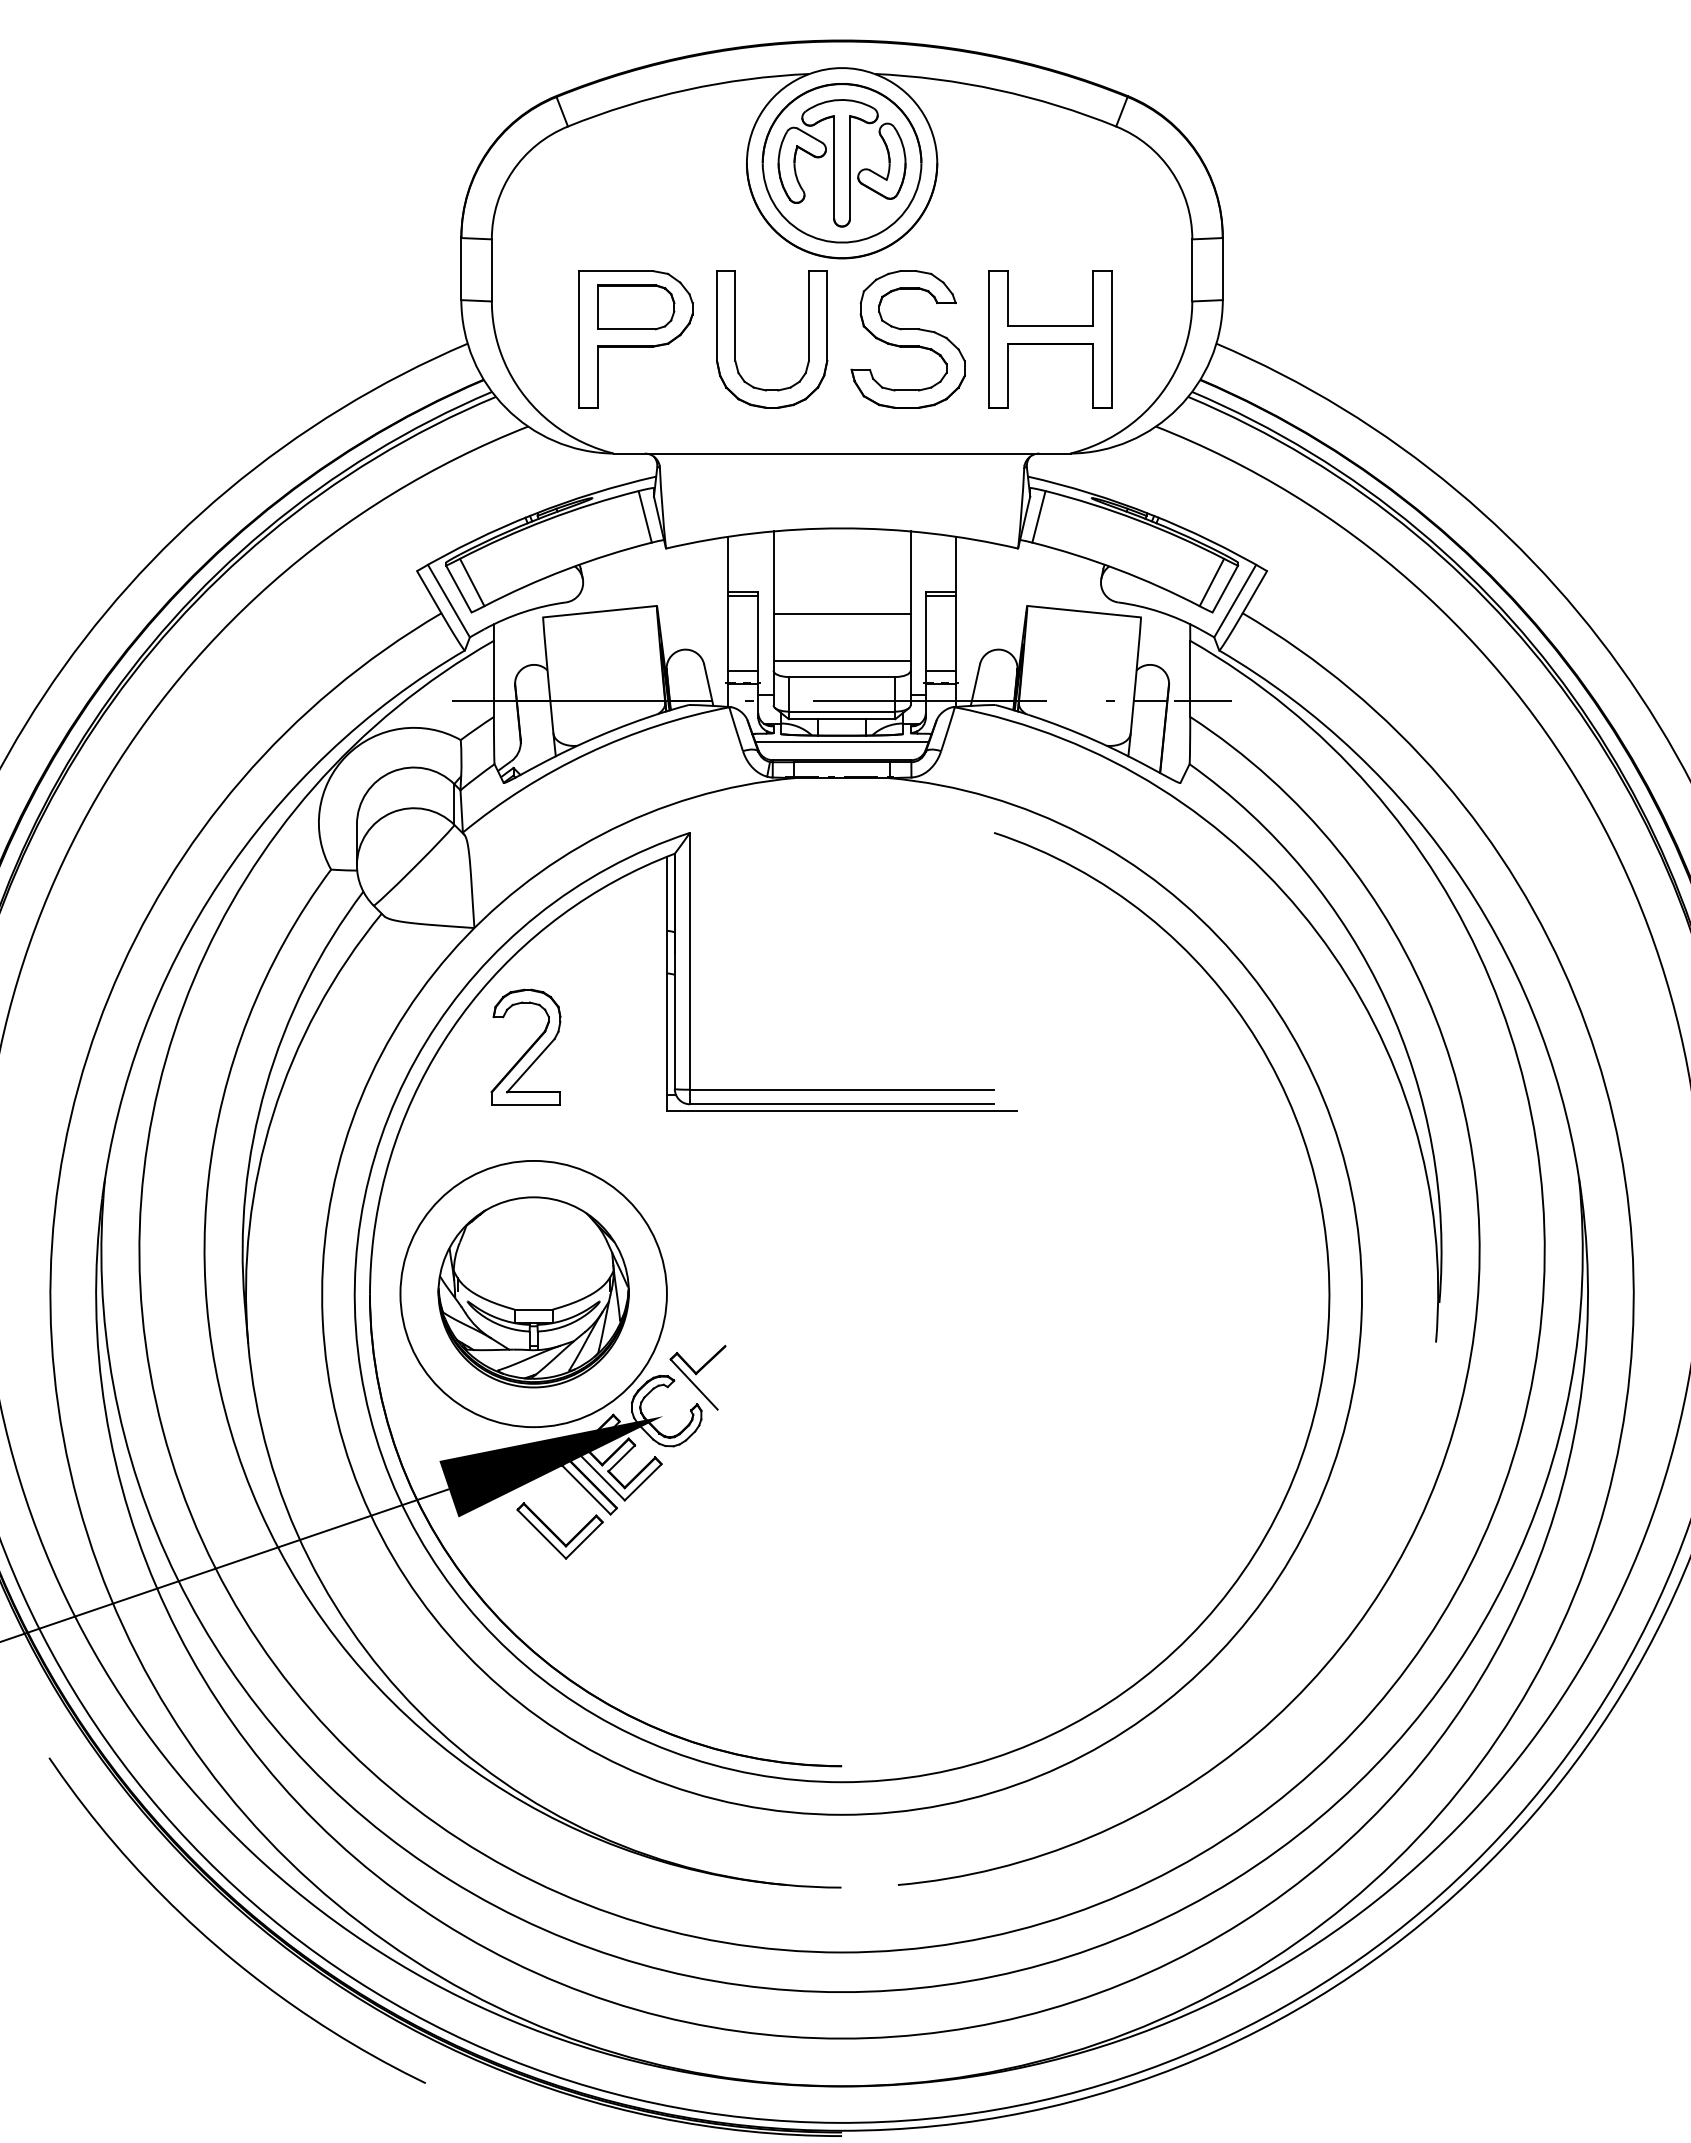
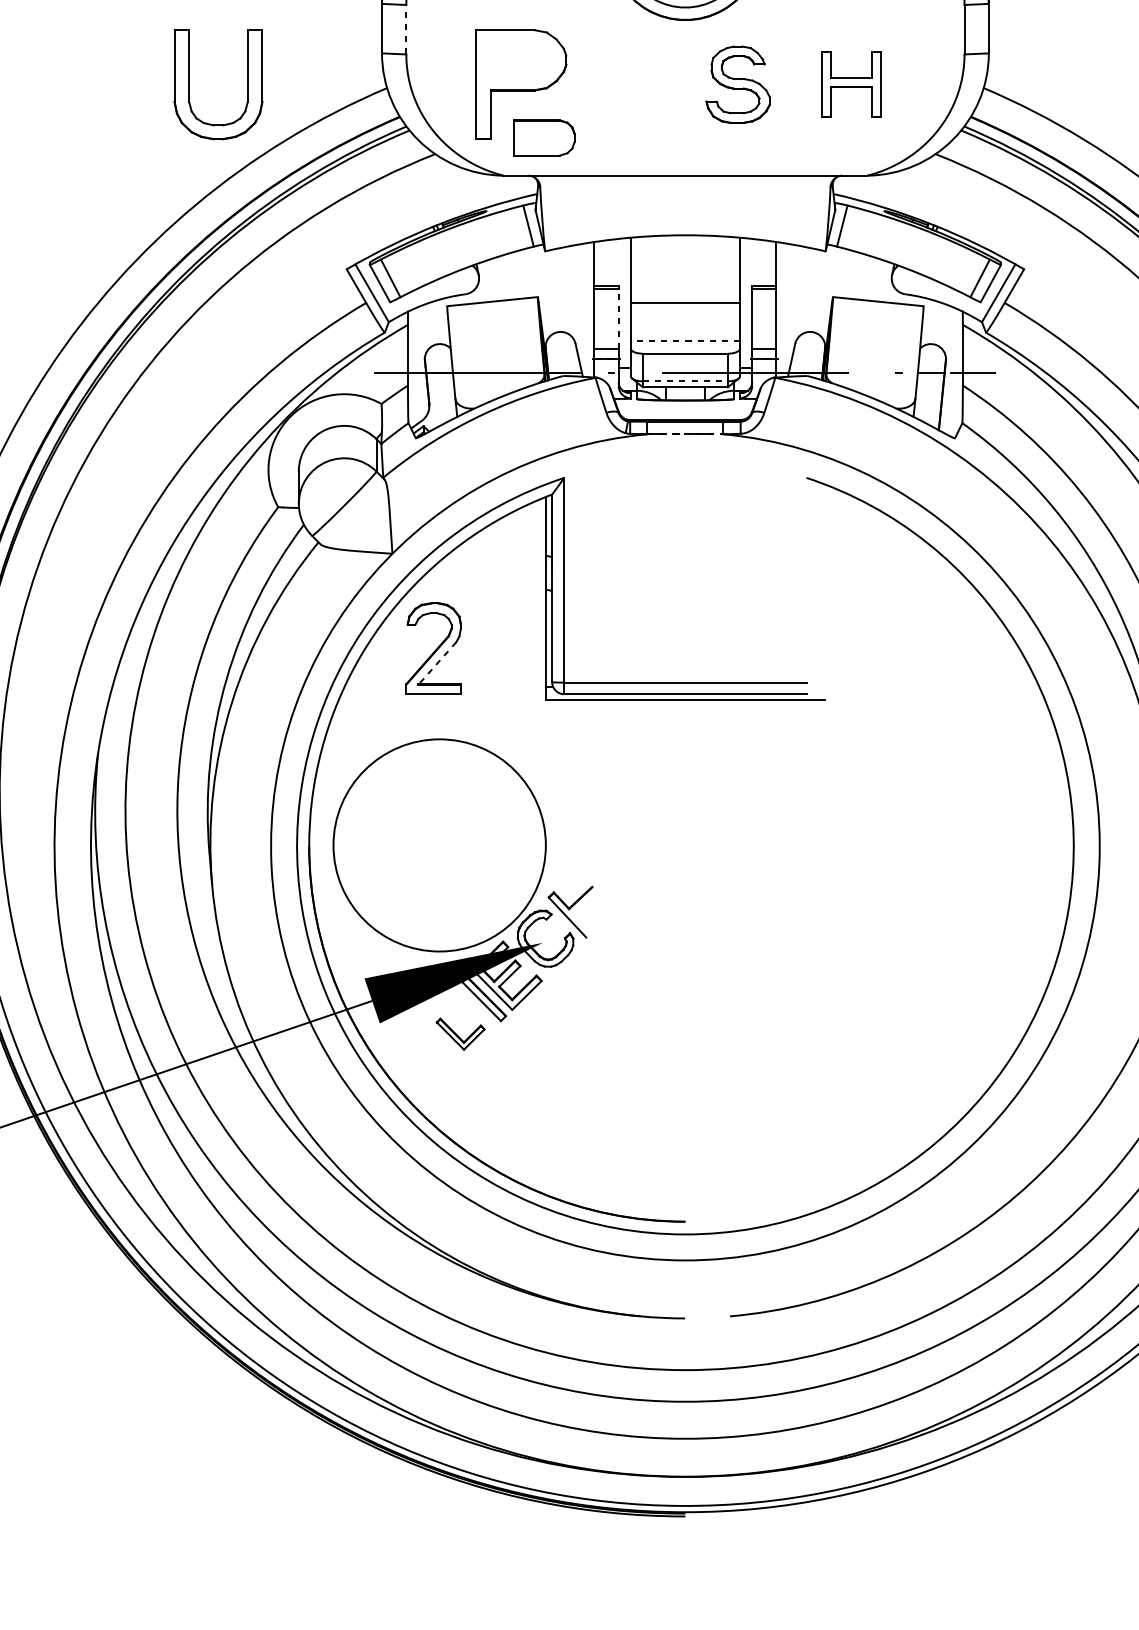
line: (491, 269) -> (406, 28), solid -> dashed
part: (636, 307) -> (544, 138), moved
part: (808, 339) -> (247, 84), moved
part: (907, 339) -> (737, 84), size x0.7
part: (1050, 339) -> (851, 84), size x0.6
line: (758, 633) -> (618, 319), solid -> dashed
line: (842, 661) -> (685, 341), solid -> dashed
line: (842, 711) -> (685, 381), solid -> dashed
line: (841, 742) -> (684, 405), removed
line: (842, 778) -> (685, 434), solid -> dashed
line: (530, 1065) -> (437, 663), solid -> dashed
part: (533, 1292) -> (439, 844), removed
part: (559, 1530) -> (460, 1033), size x0.7
curve: (214, 1942) -> (185, 1362), removed

